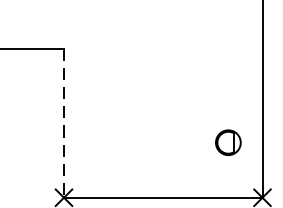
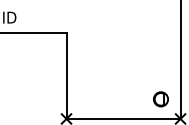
line: (63, 123) -> (66, 76), dashed -> solid
part: (227, 142) -> (160, 99), moved

